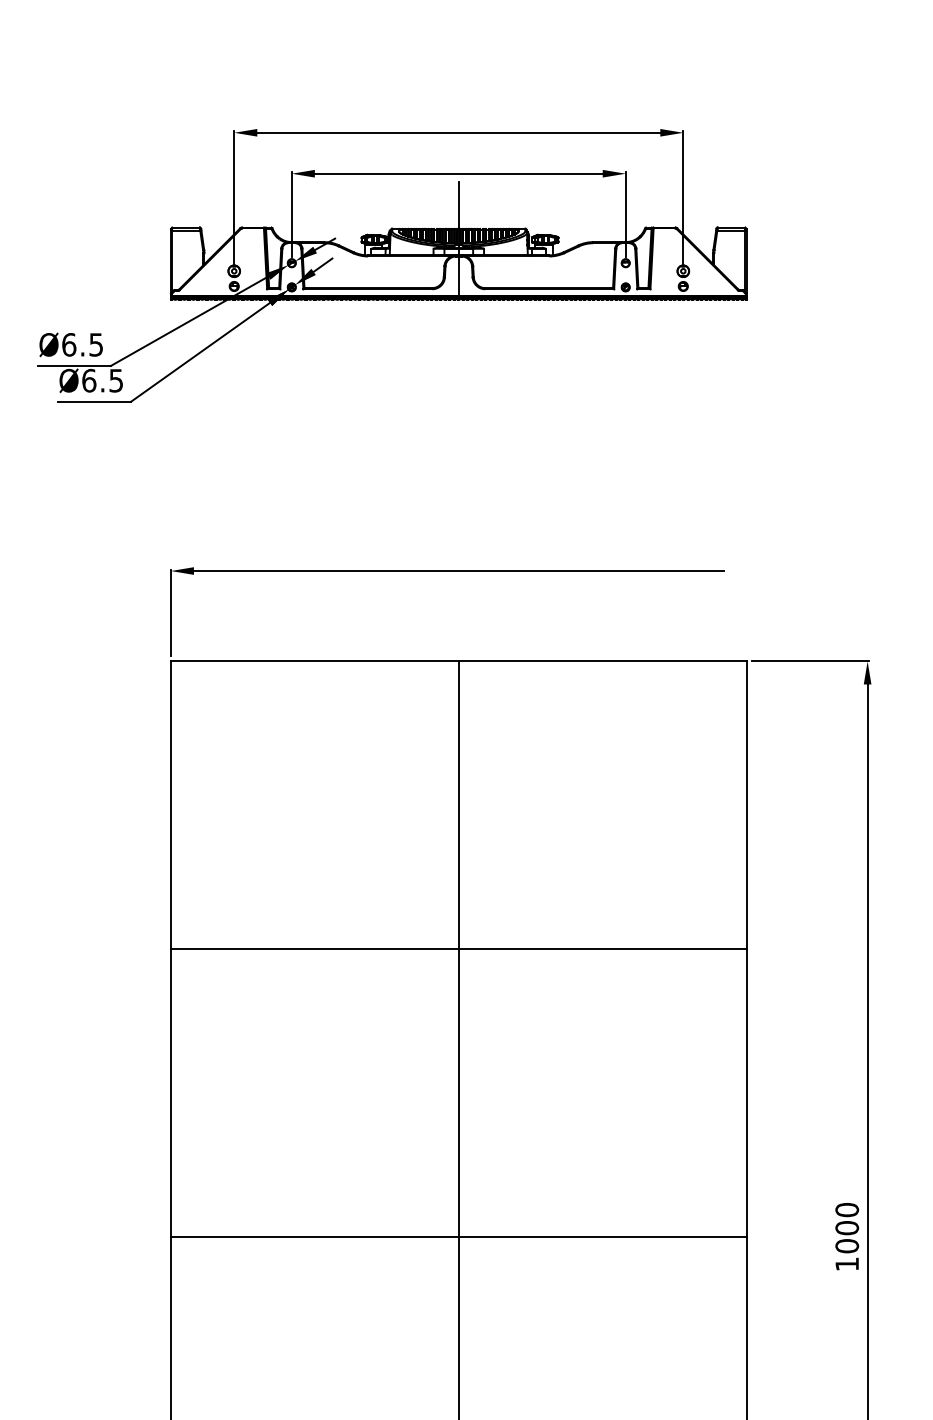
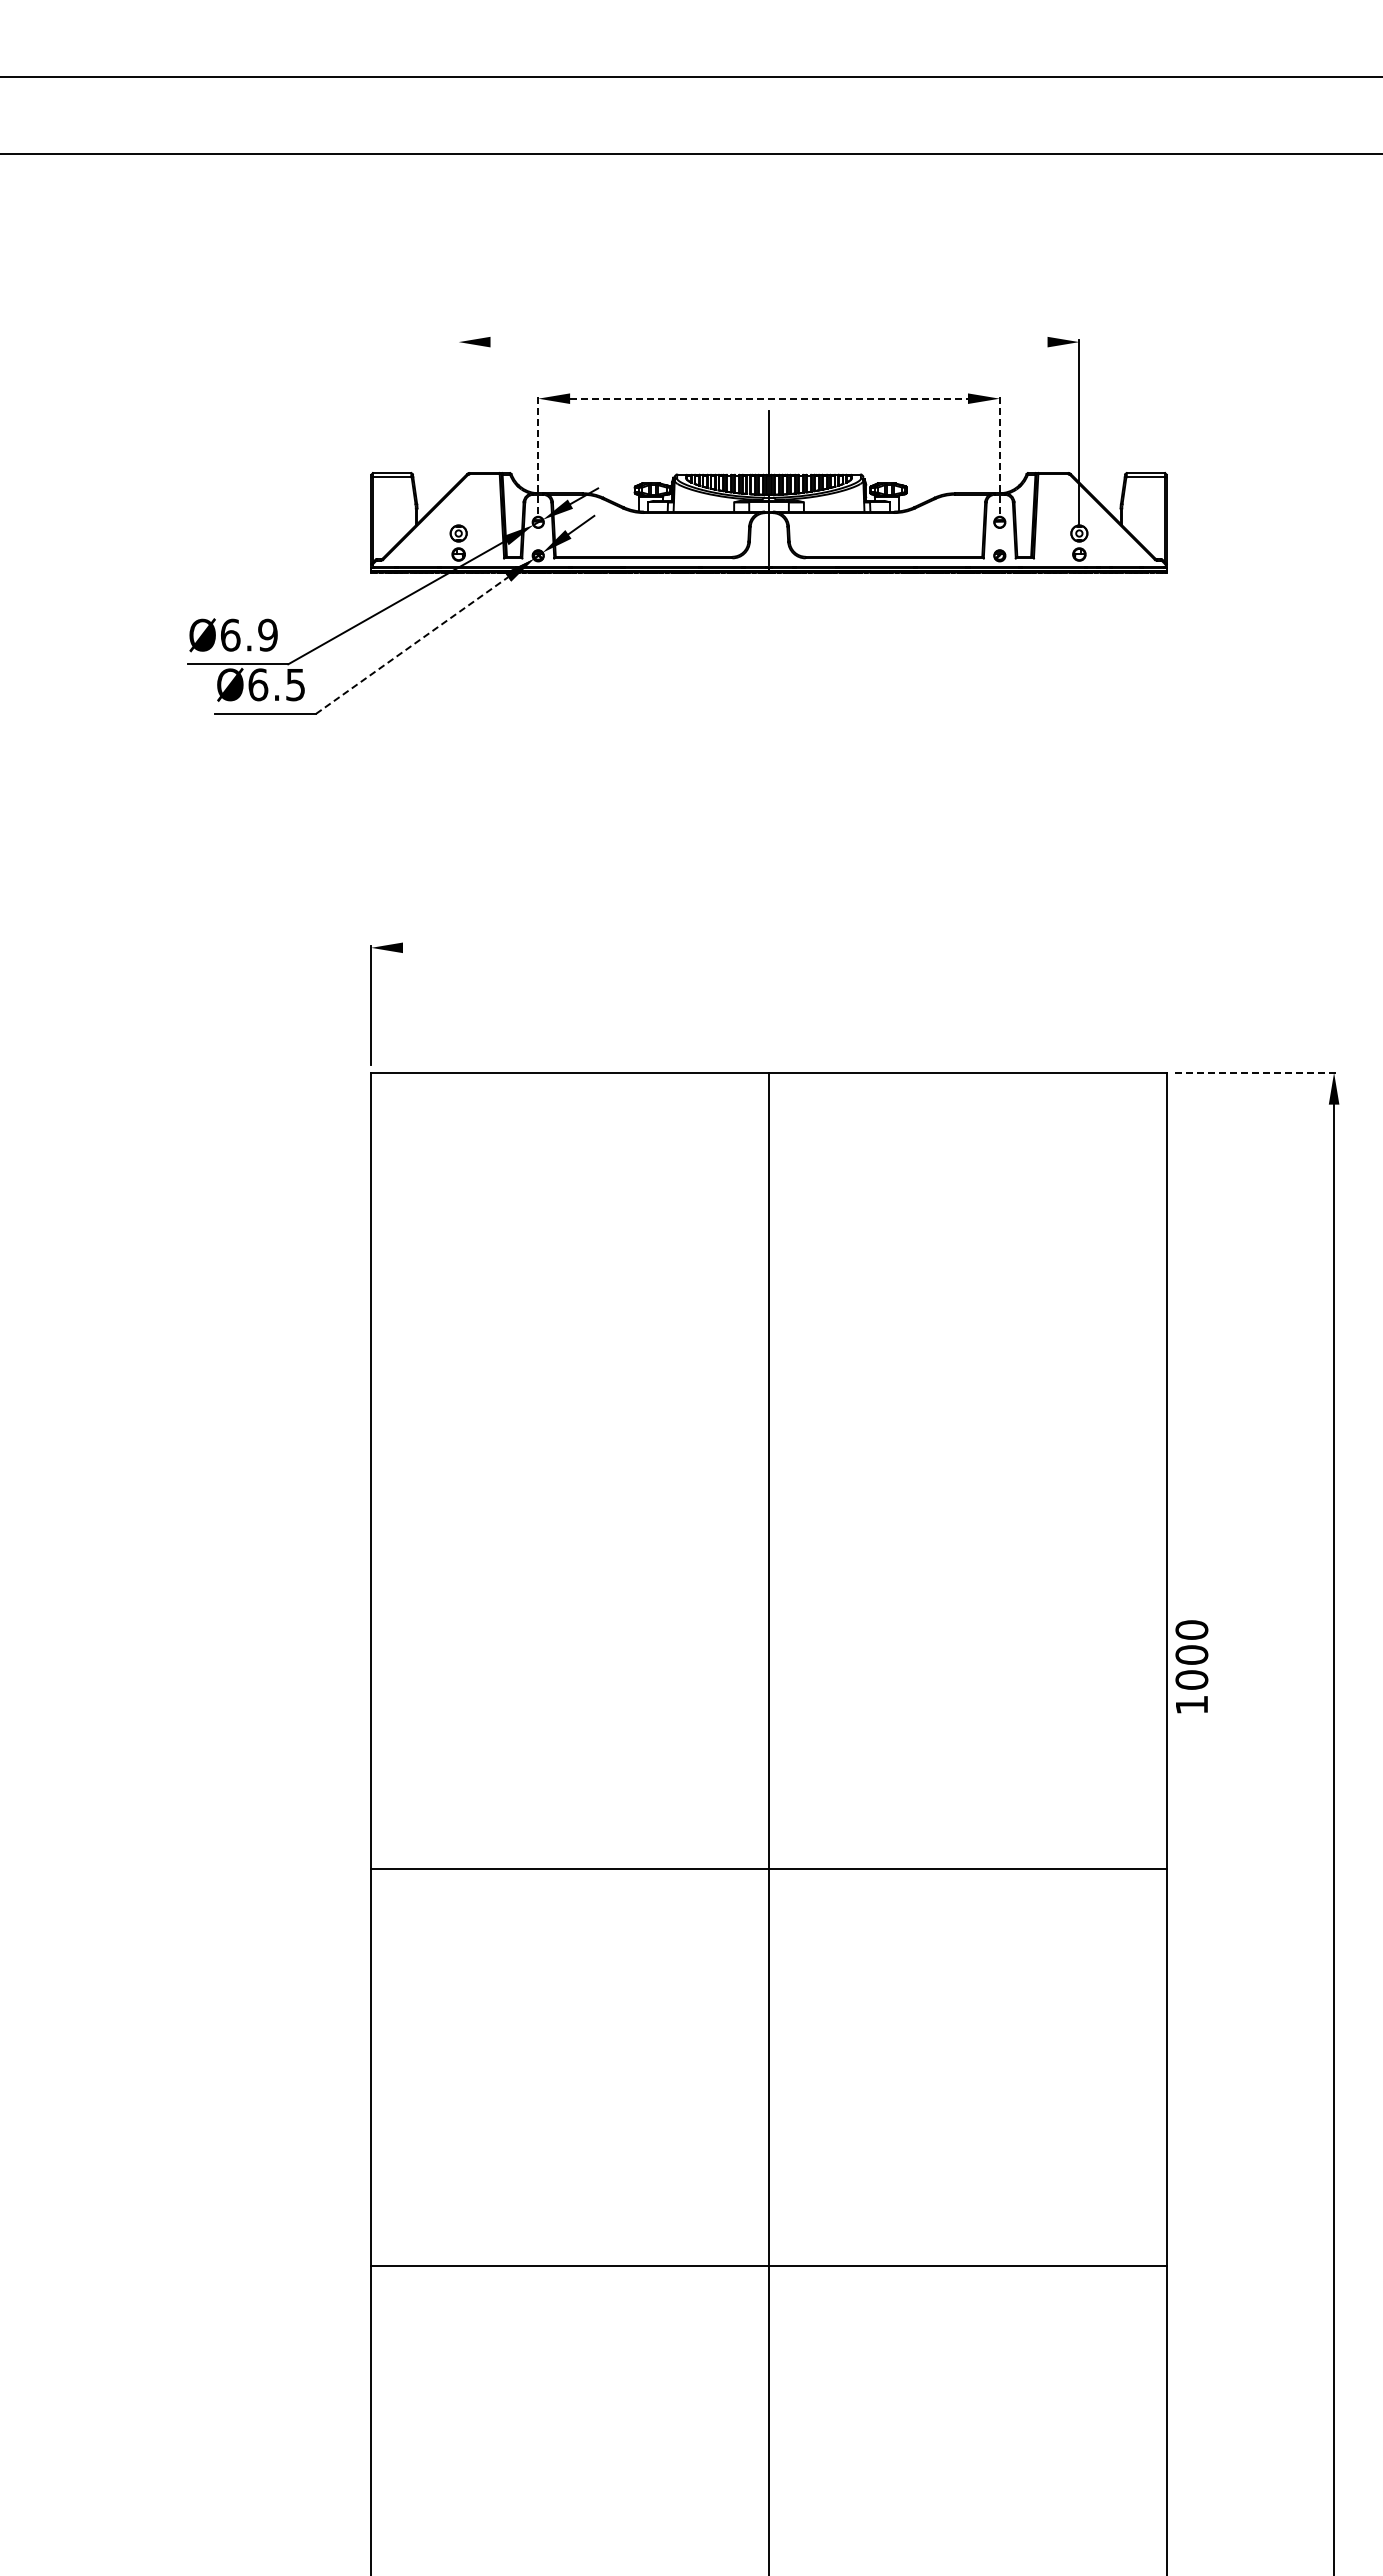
line: (458, 133) -> (768, 342), removed
line: (459, 173) -> (769, 398), solid -> dashed
line: (234, 198) -> (458, 432), removed
line: (291, 214) -> (538, 455), solid -> dashed
line: (625, 214) -> (999, 455), solid -> dashed
text: (95, 344) -> (267, 634), Ø6.5 -> Ø6.9
line: (200, 352) -> (412, 645), solid -> dashed
line: (458, 570) -> (768, 947), removed
line: (810, 661) -> (1255, 1072), solid -> dashed
line: (458, 949) -> (768, 1470), removed
text: (846, 1236) -> (1191, 1666), moved

